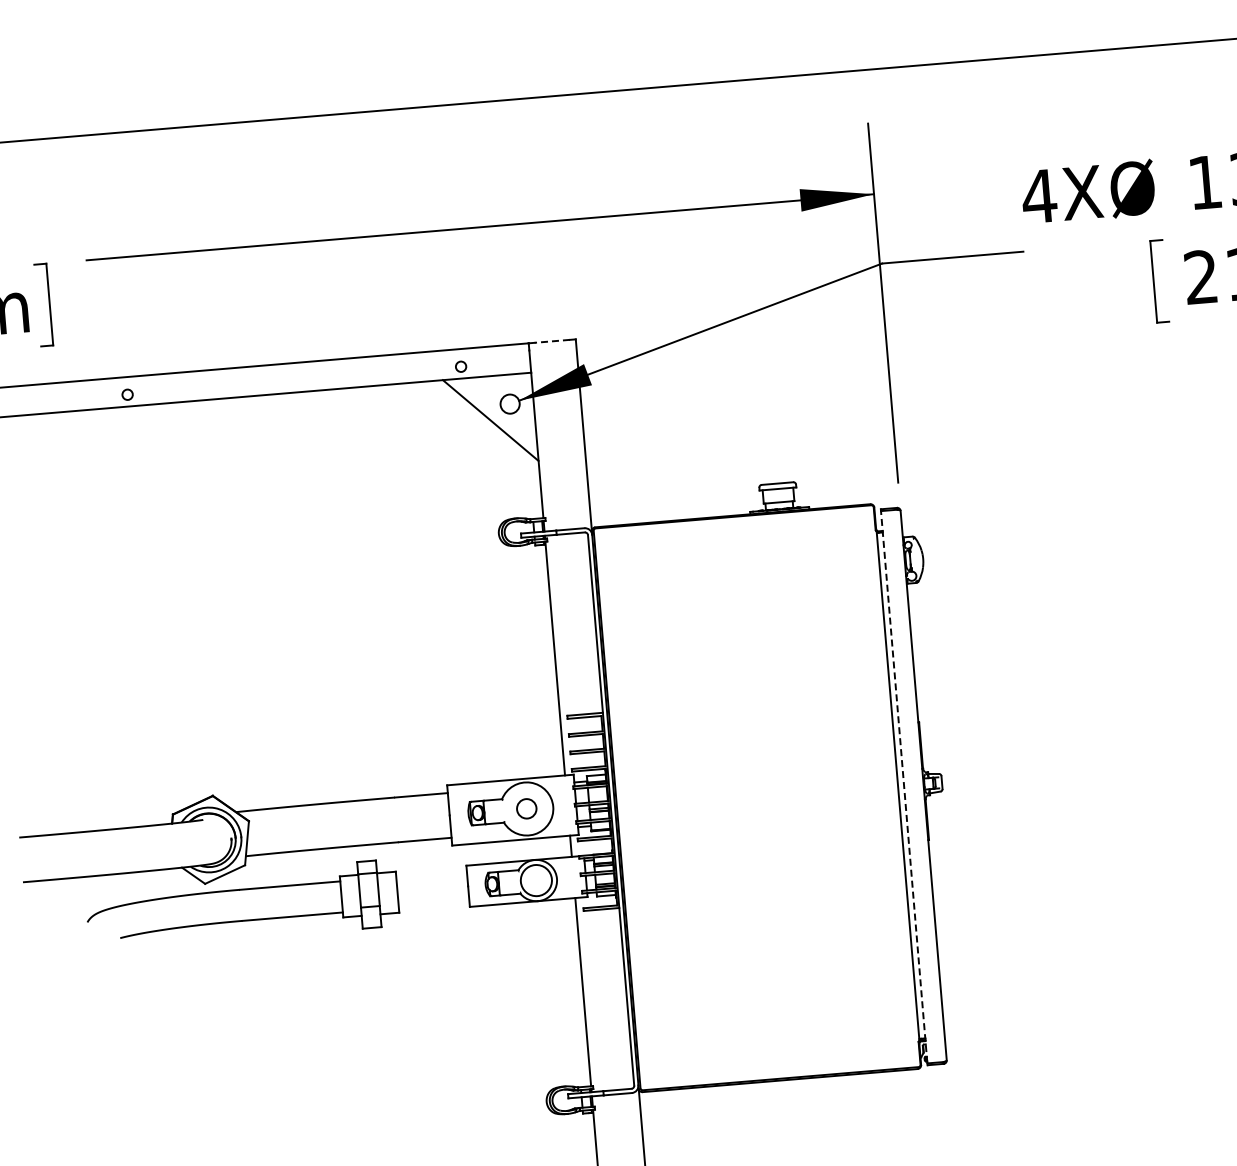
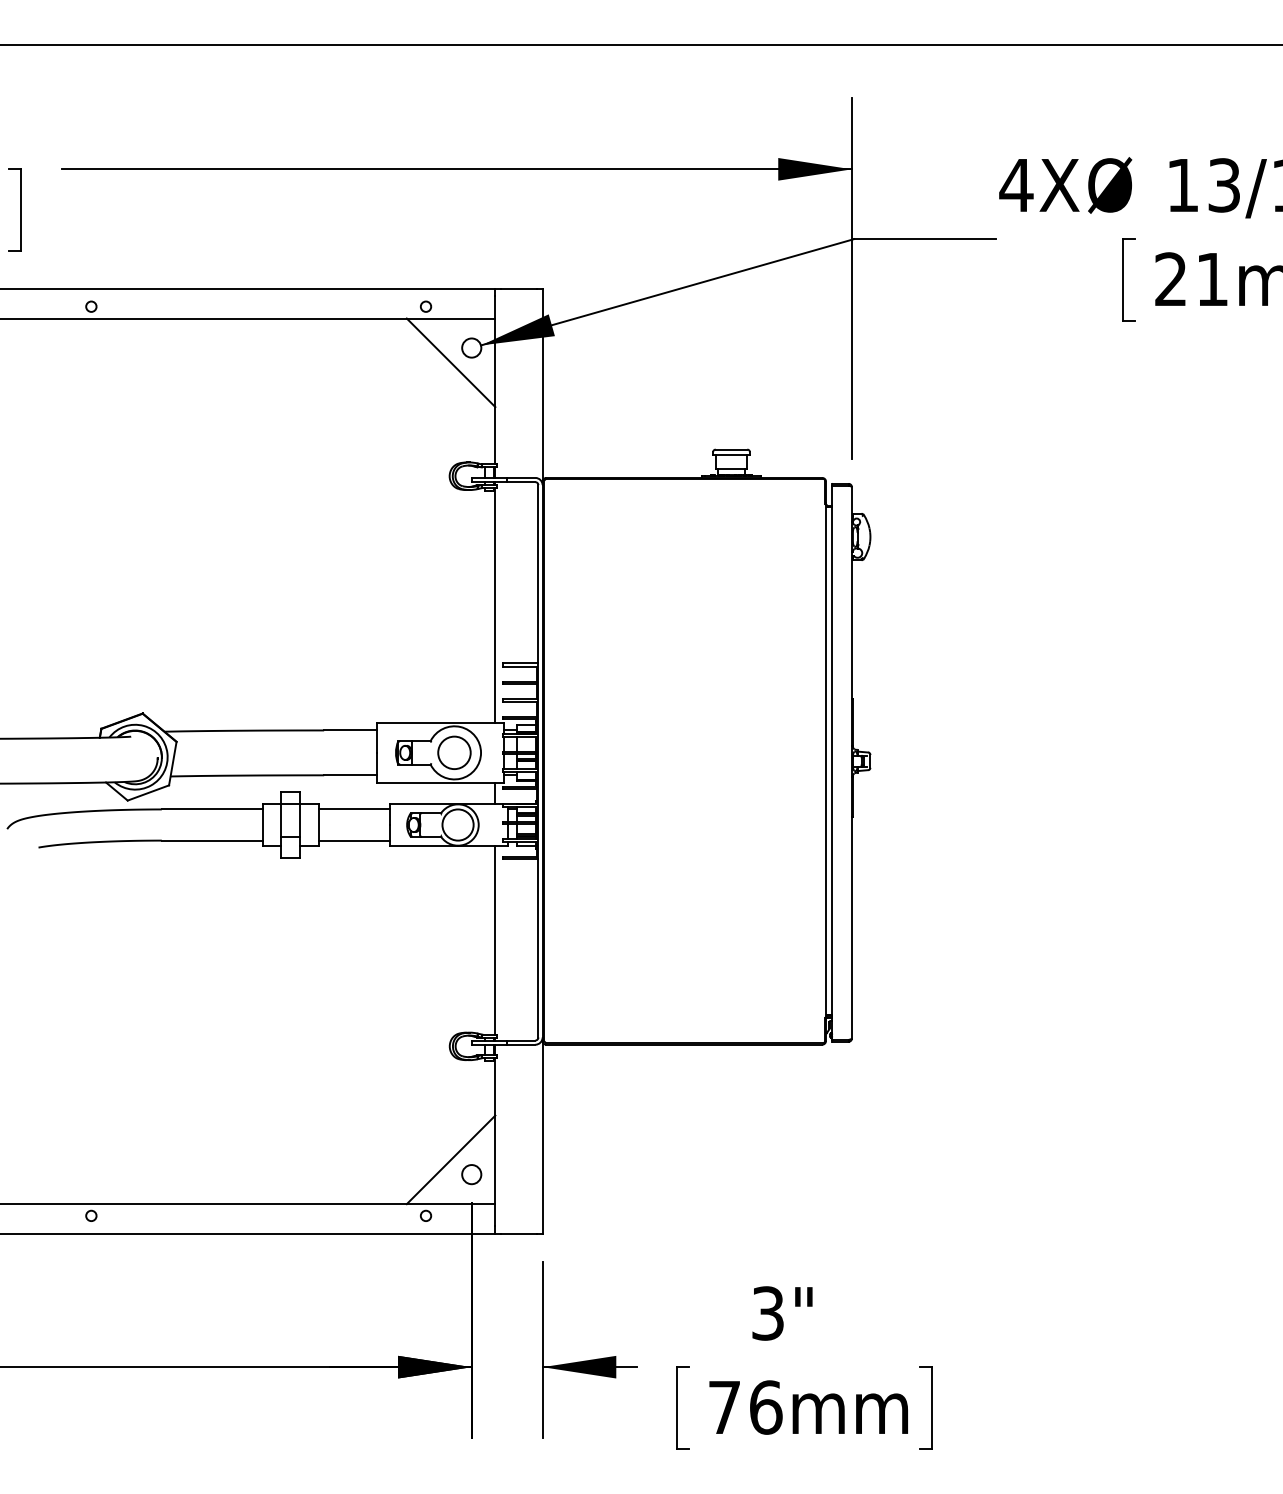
line: (551, 341) -> (518, 289), dashed -> solid
line: (904, 786) -> (832, 762), dashed -> solid
circle: (526, 808) -> (454, 752), size x1.67
line: (430, 873) -> (353, 809), added
line: (433, 904) -> (353, 840), added

